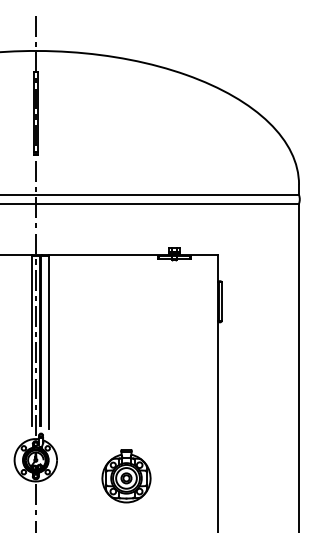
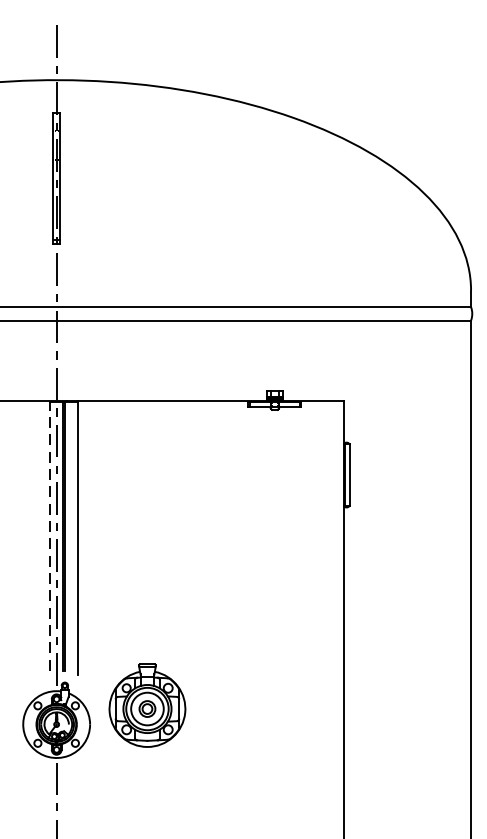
line: (31, 340) -> (49, 536), solid -> dashed
part: (126, 476) -> (147, 706), moved

